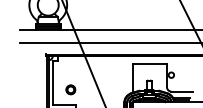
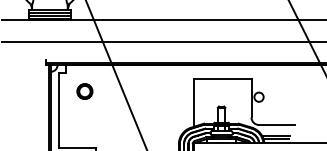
part: (70, 89) -> (84, 90), moved

